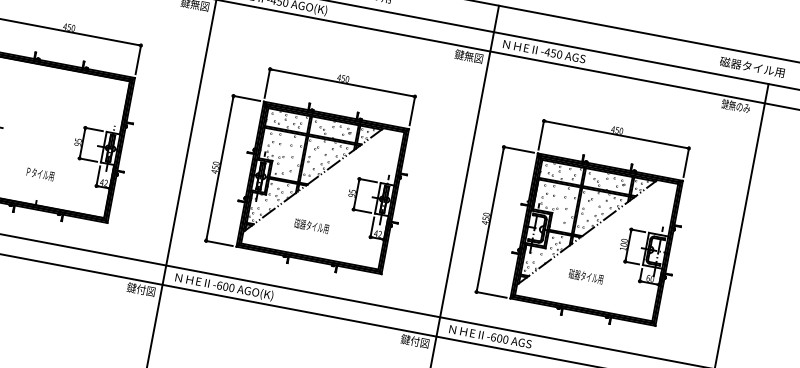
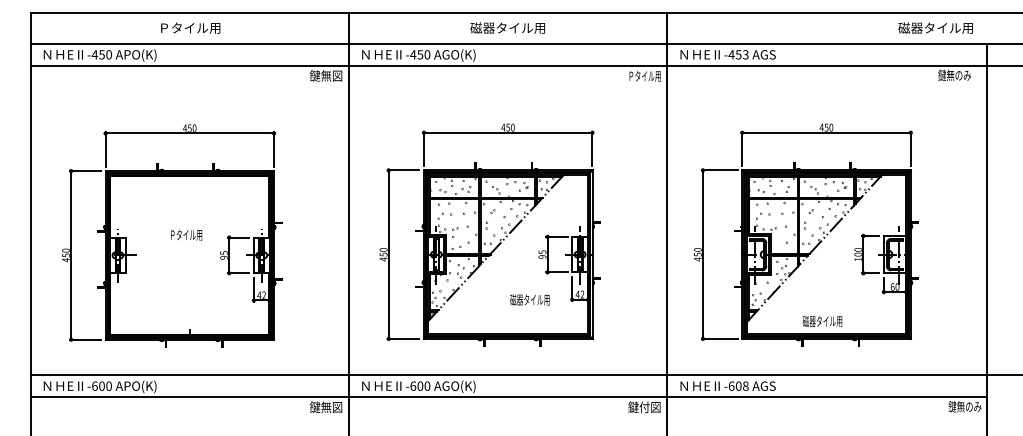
text: (559, 54) -> (745, 54), -450 -> -453
text: (469, 55) -> (644, 75), 鍵無図 -> Ｐタイル用
text: (752, 66) -> (935, 27), moved
text: (40, 173) -> (186, 234), moved
text: (311, 225) -> (529, 299), moved
text: (586, 275) -> (822, 320), moved
text: (141, 289) -> (326, 407), 鍵付図 -> 鍵無図
text: (505, 339) -> (745, 386), -600 -> -608

